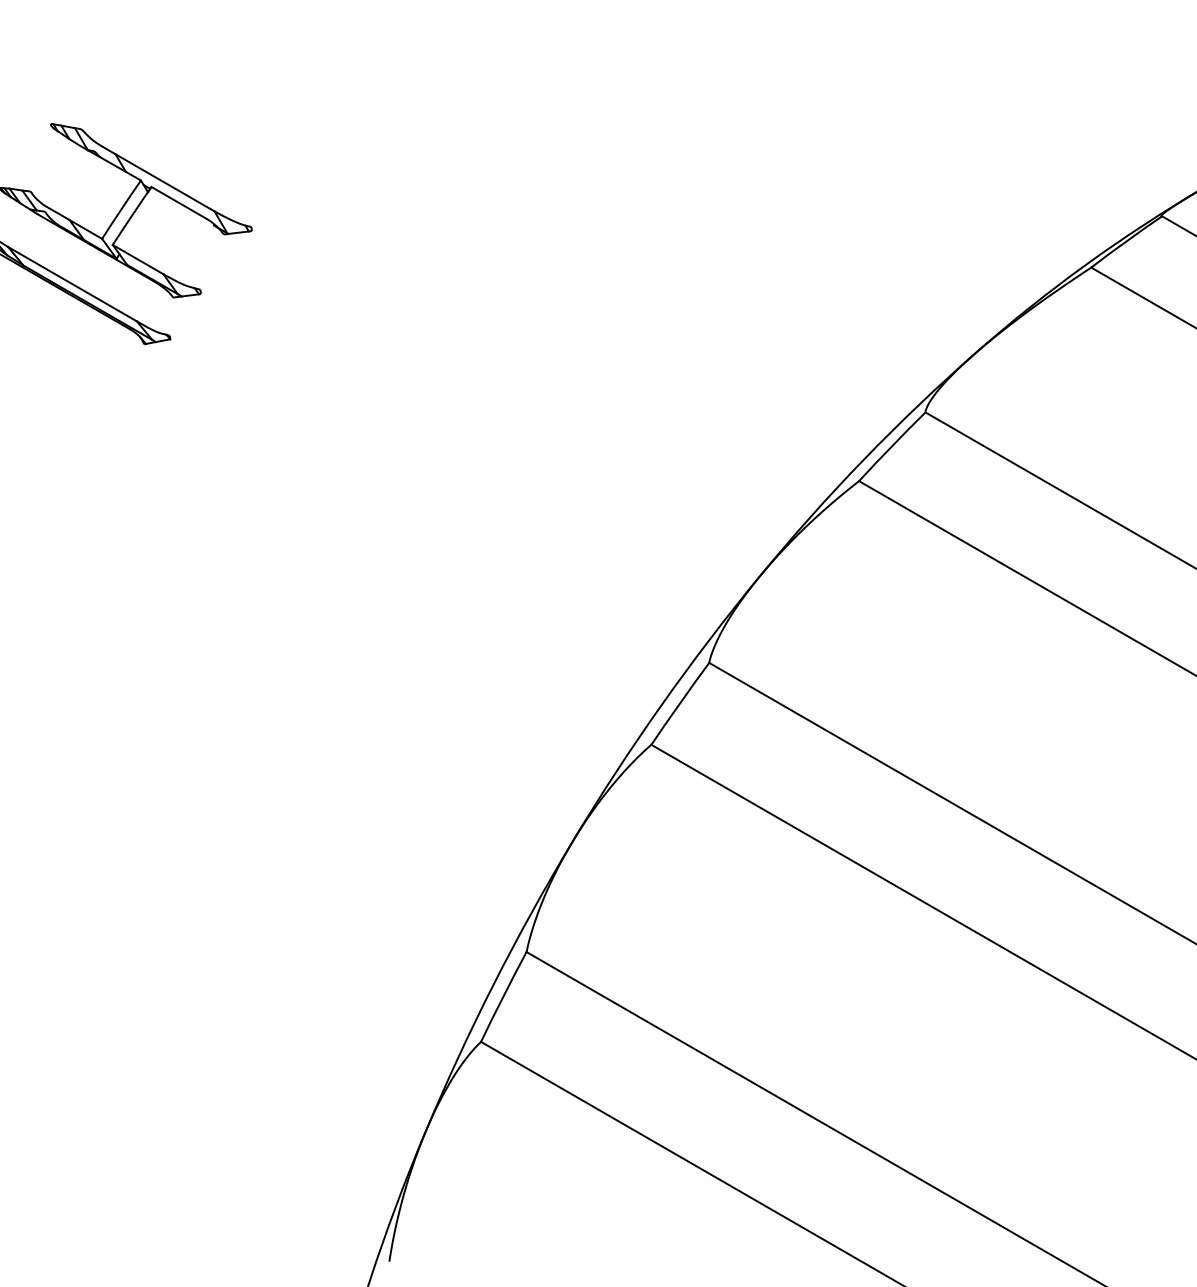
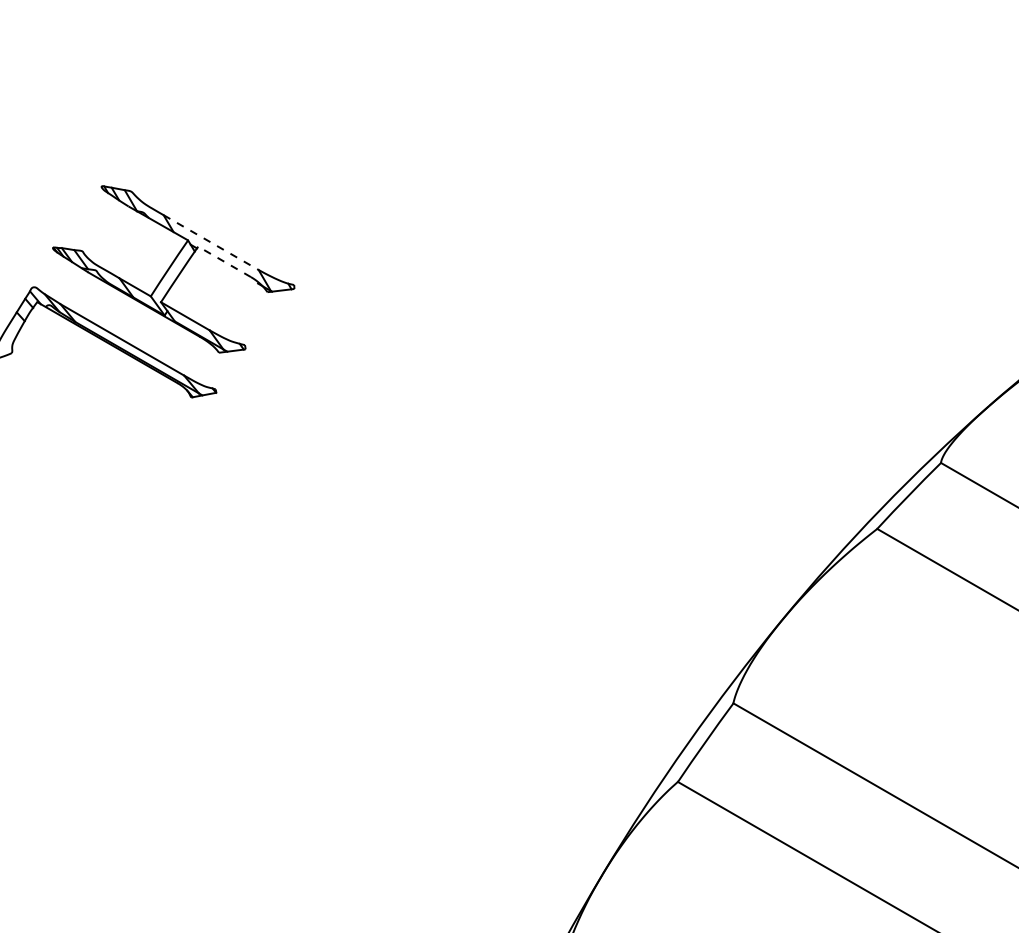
line: (165, 183) -> (211, 243), solid -> dashed
line: (179, 202) -> (225, 261), solid -> dashed

